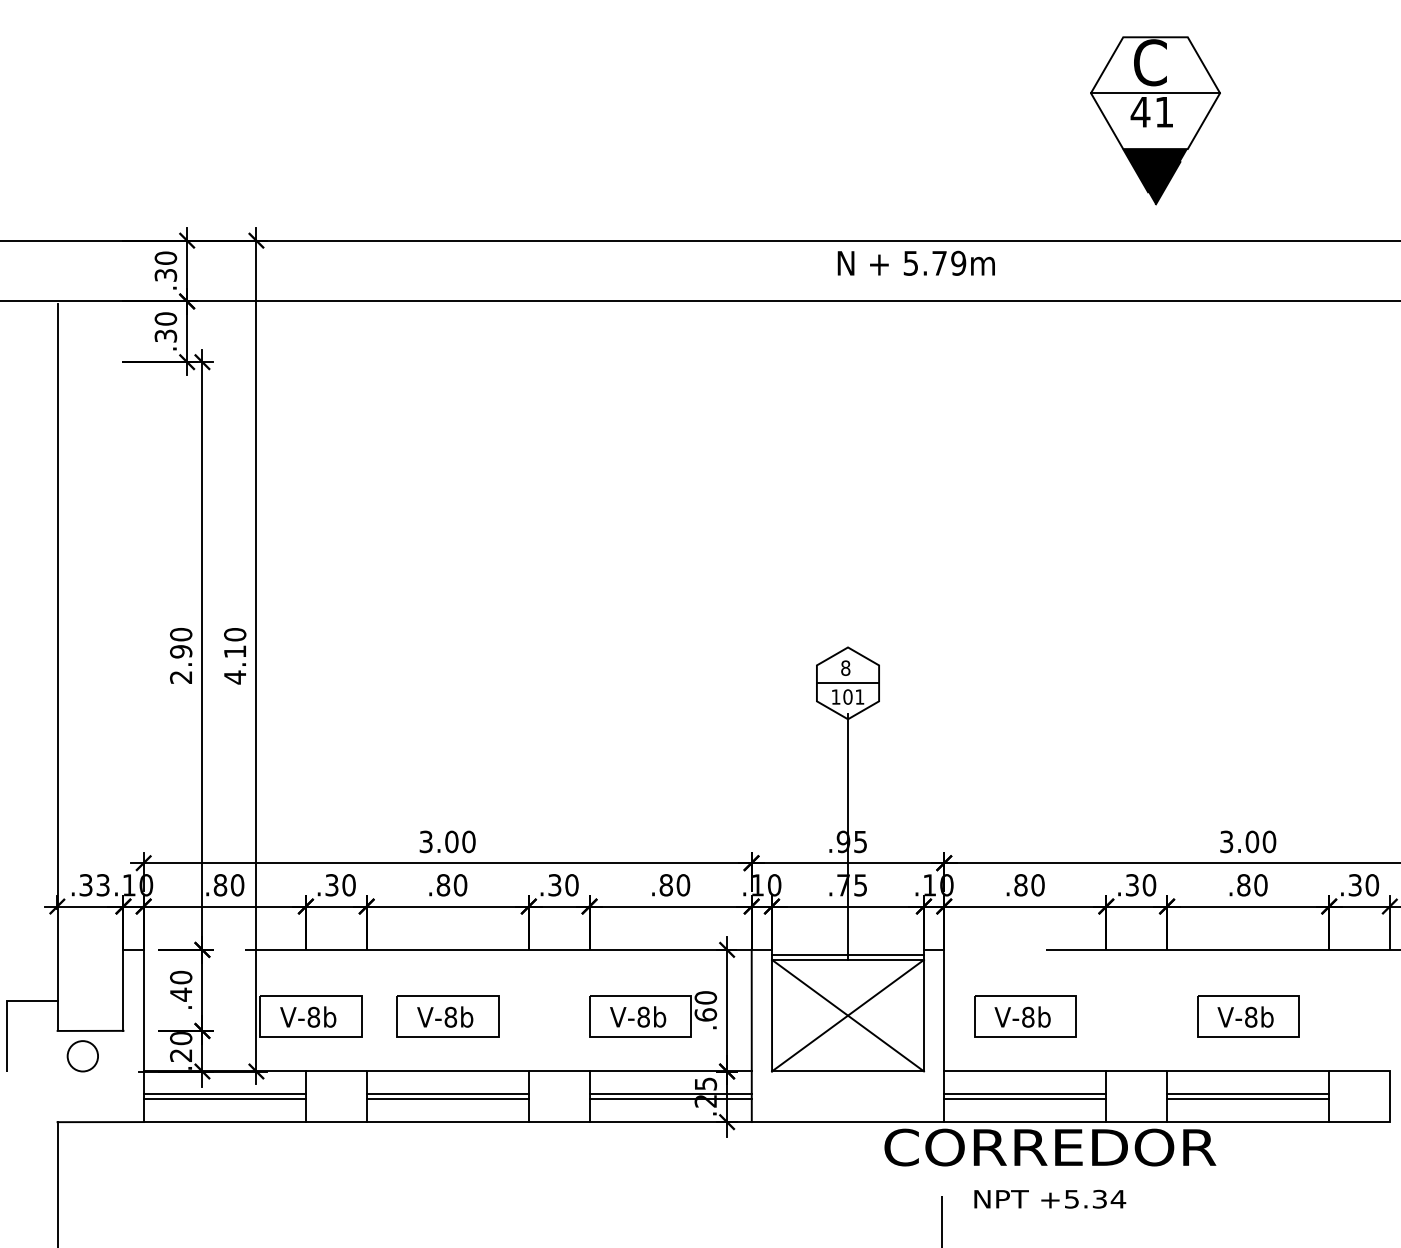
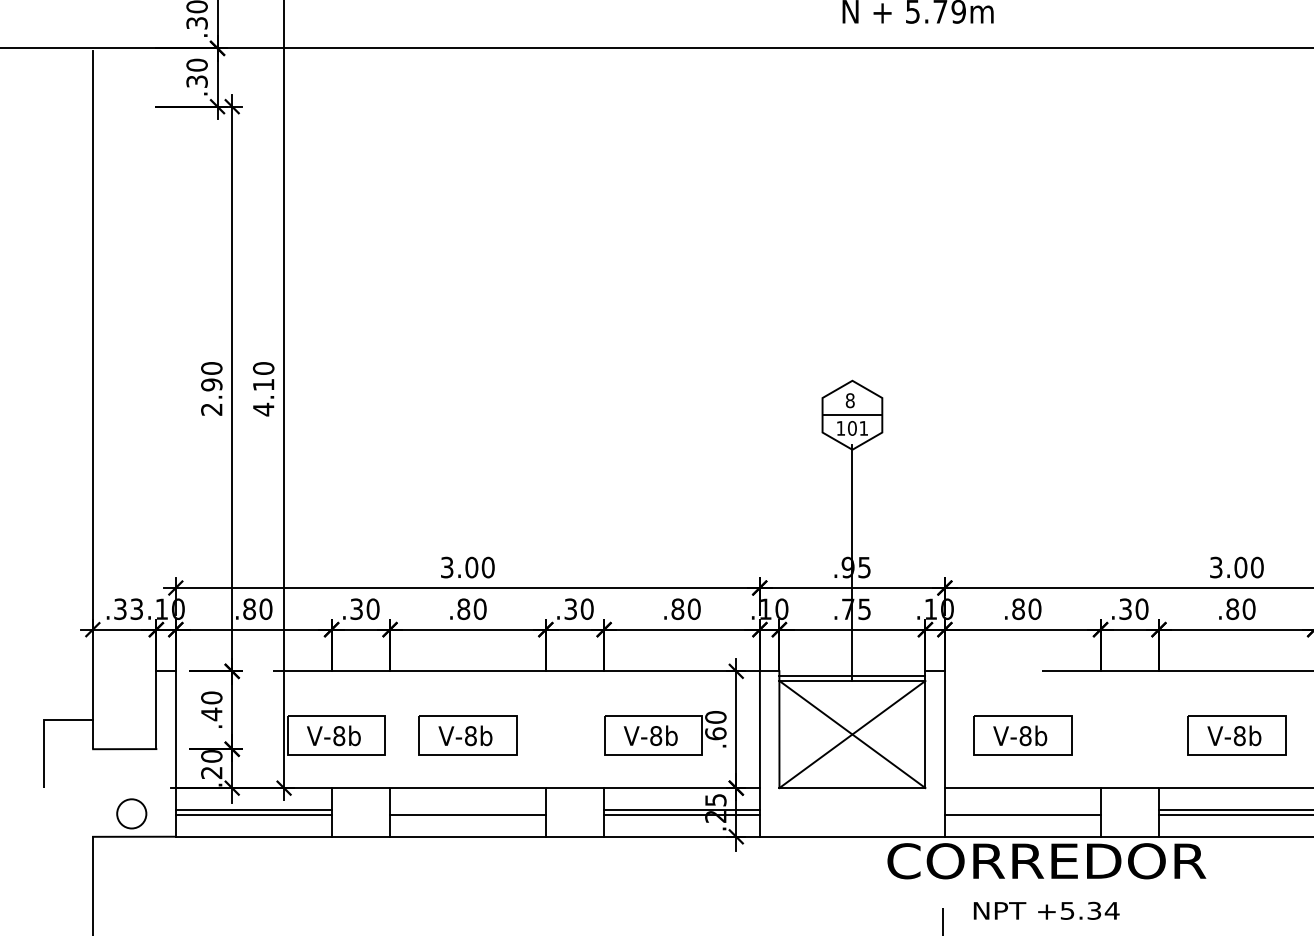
circle: (82, 1056) -> (131, 814), moved
line: (447, 1094) -> (467, 810), removed
line: (1025, 1094) -> (1022, 810), removed

